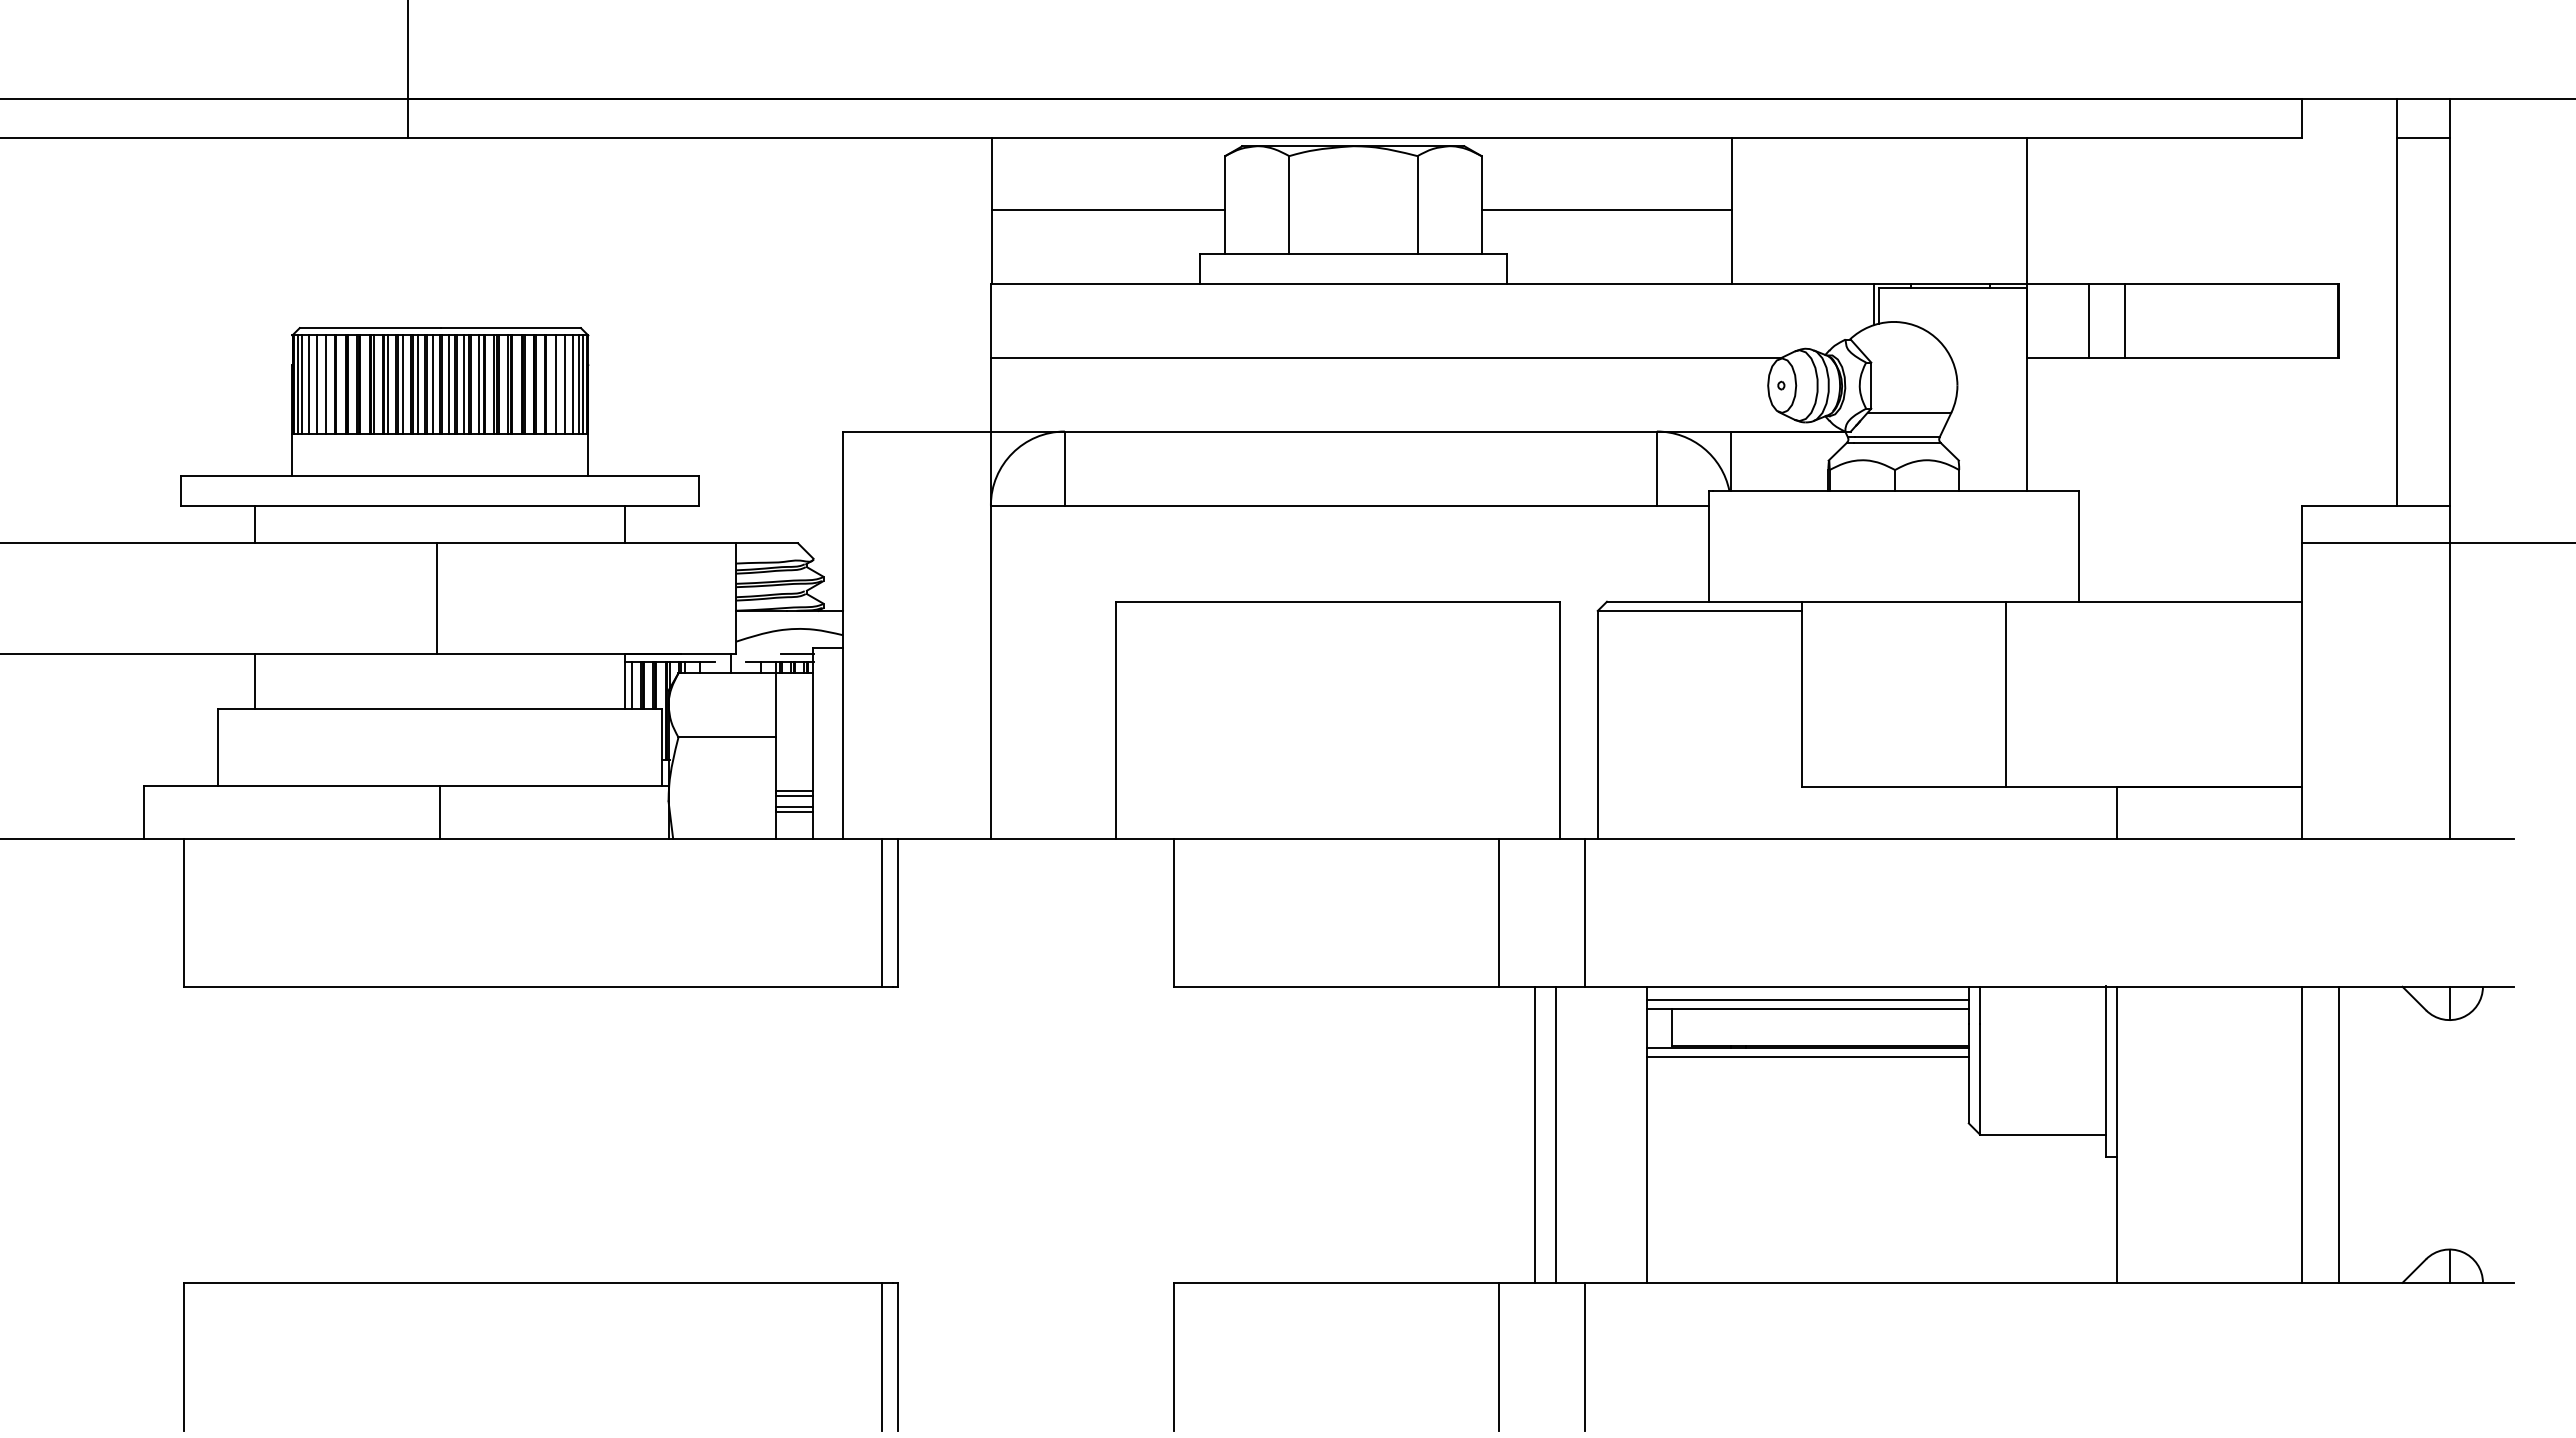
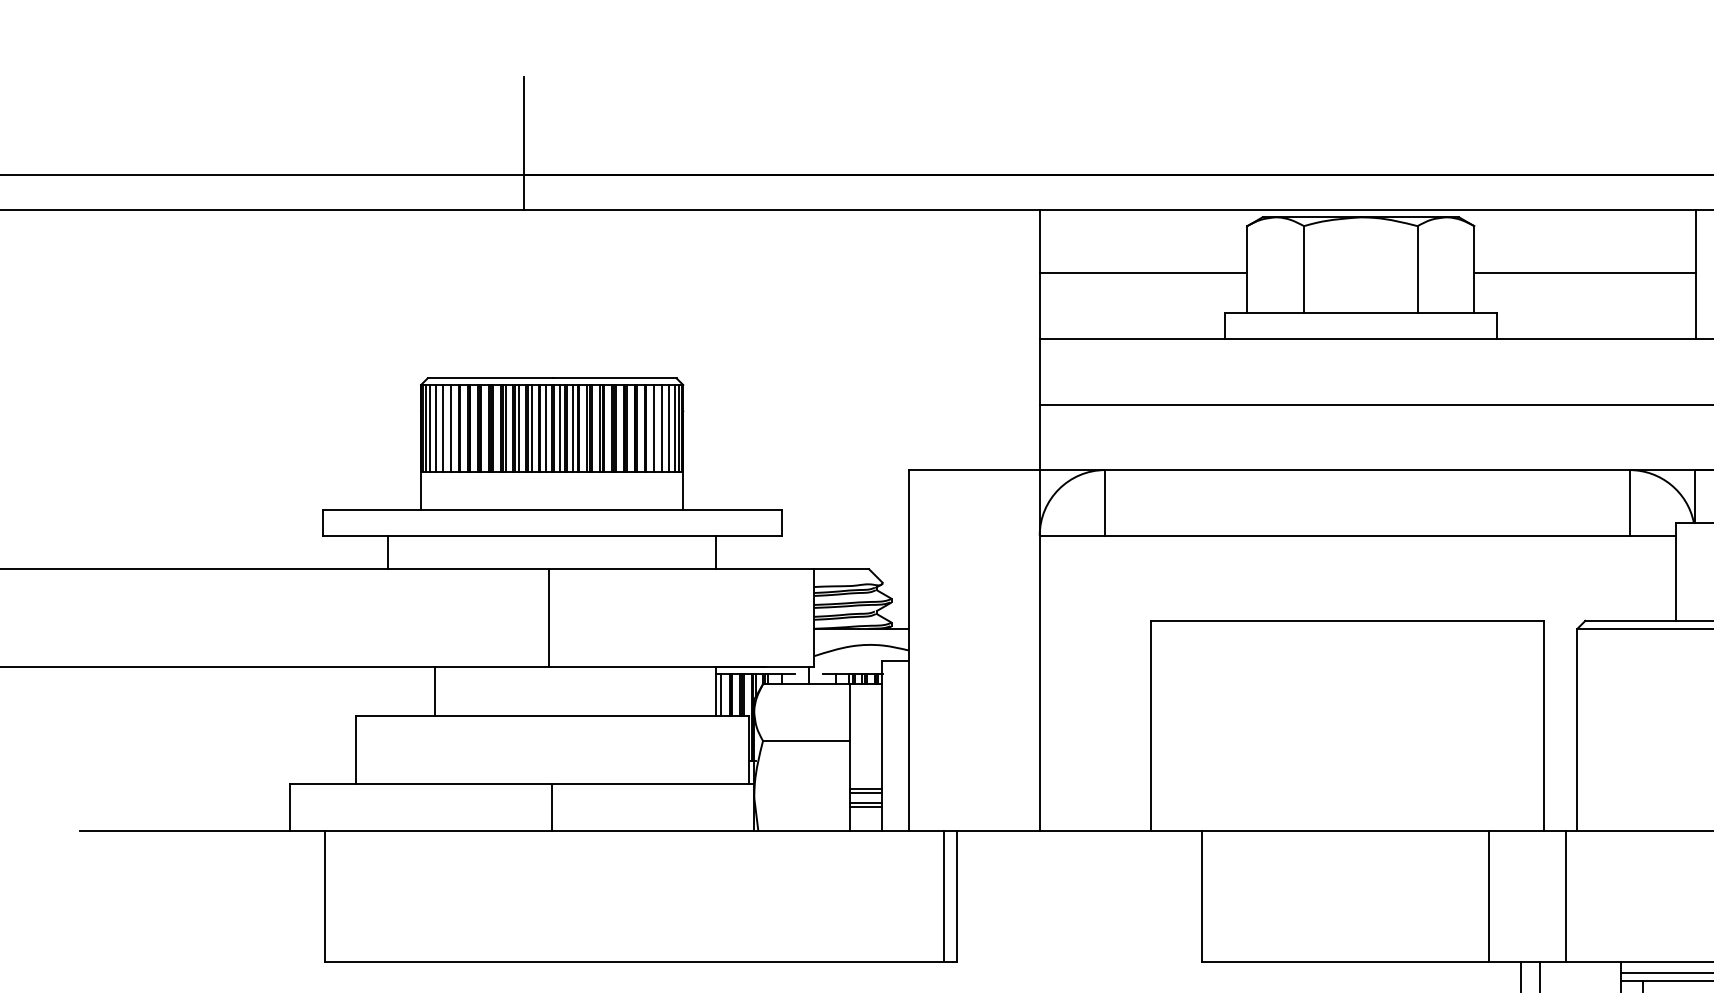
line: (797, 654) -> (868, 667), removed
line: (255, 681) -> (435, 691), moved

